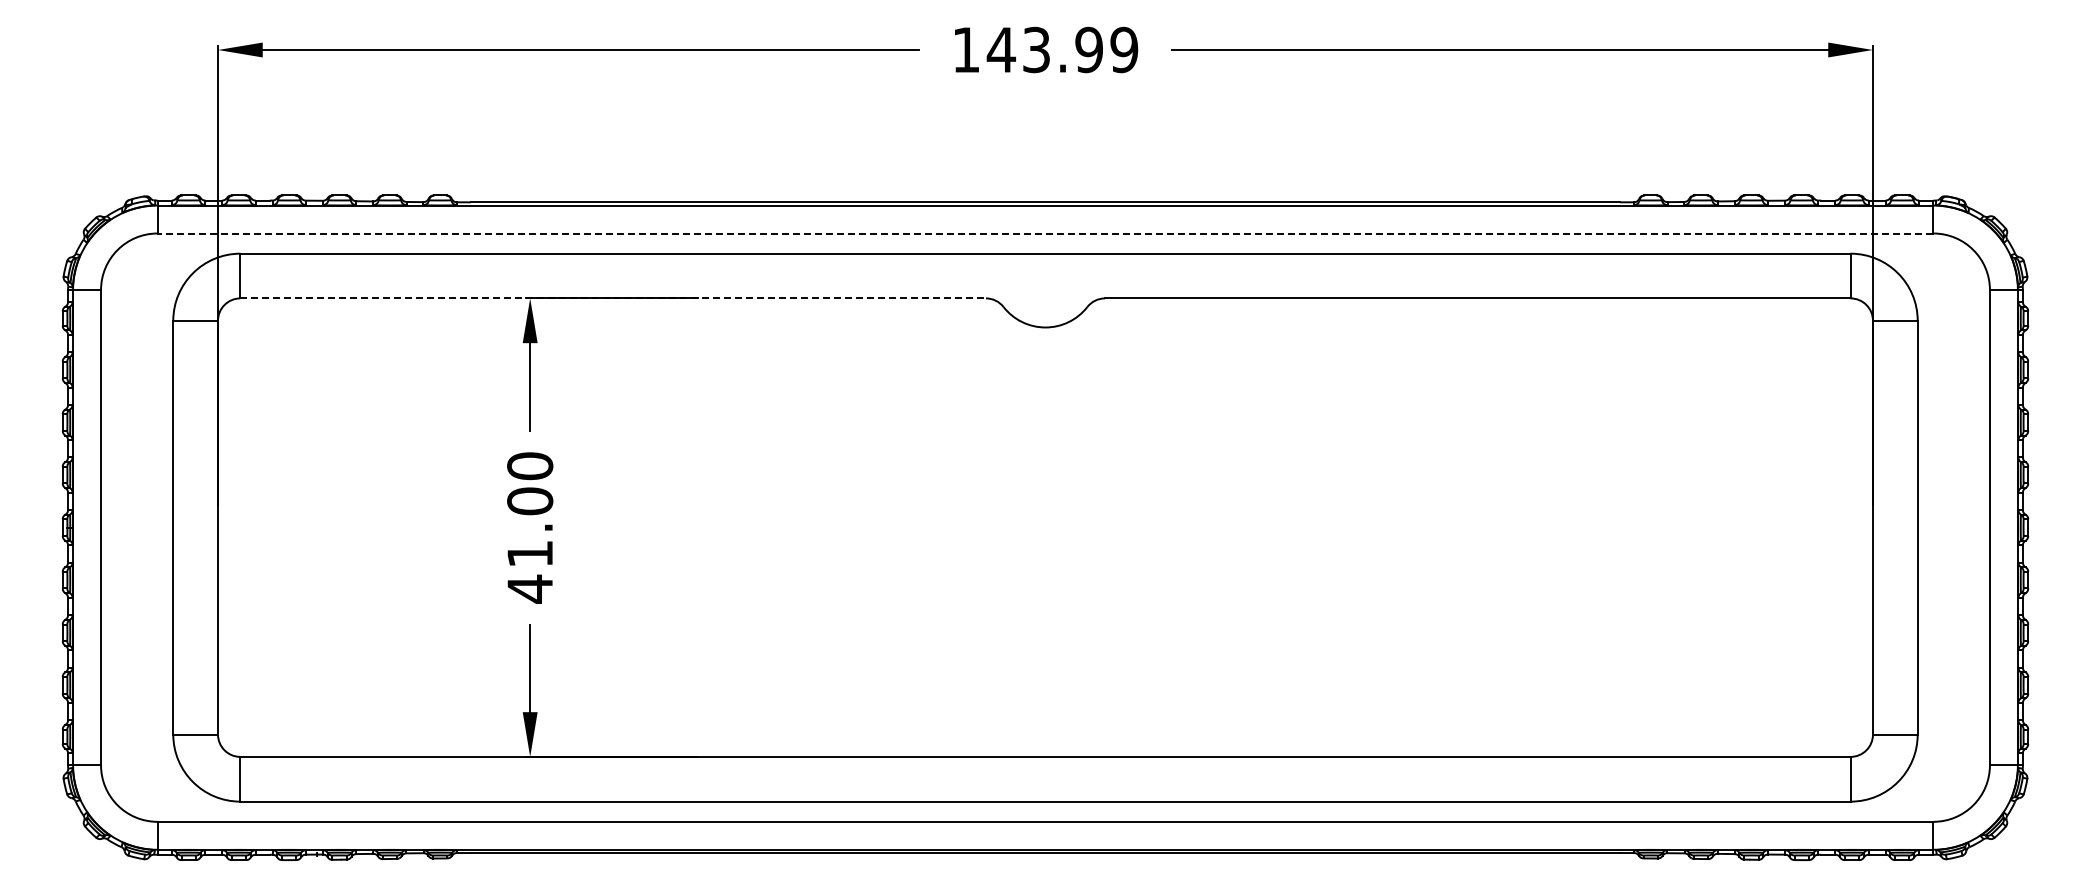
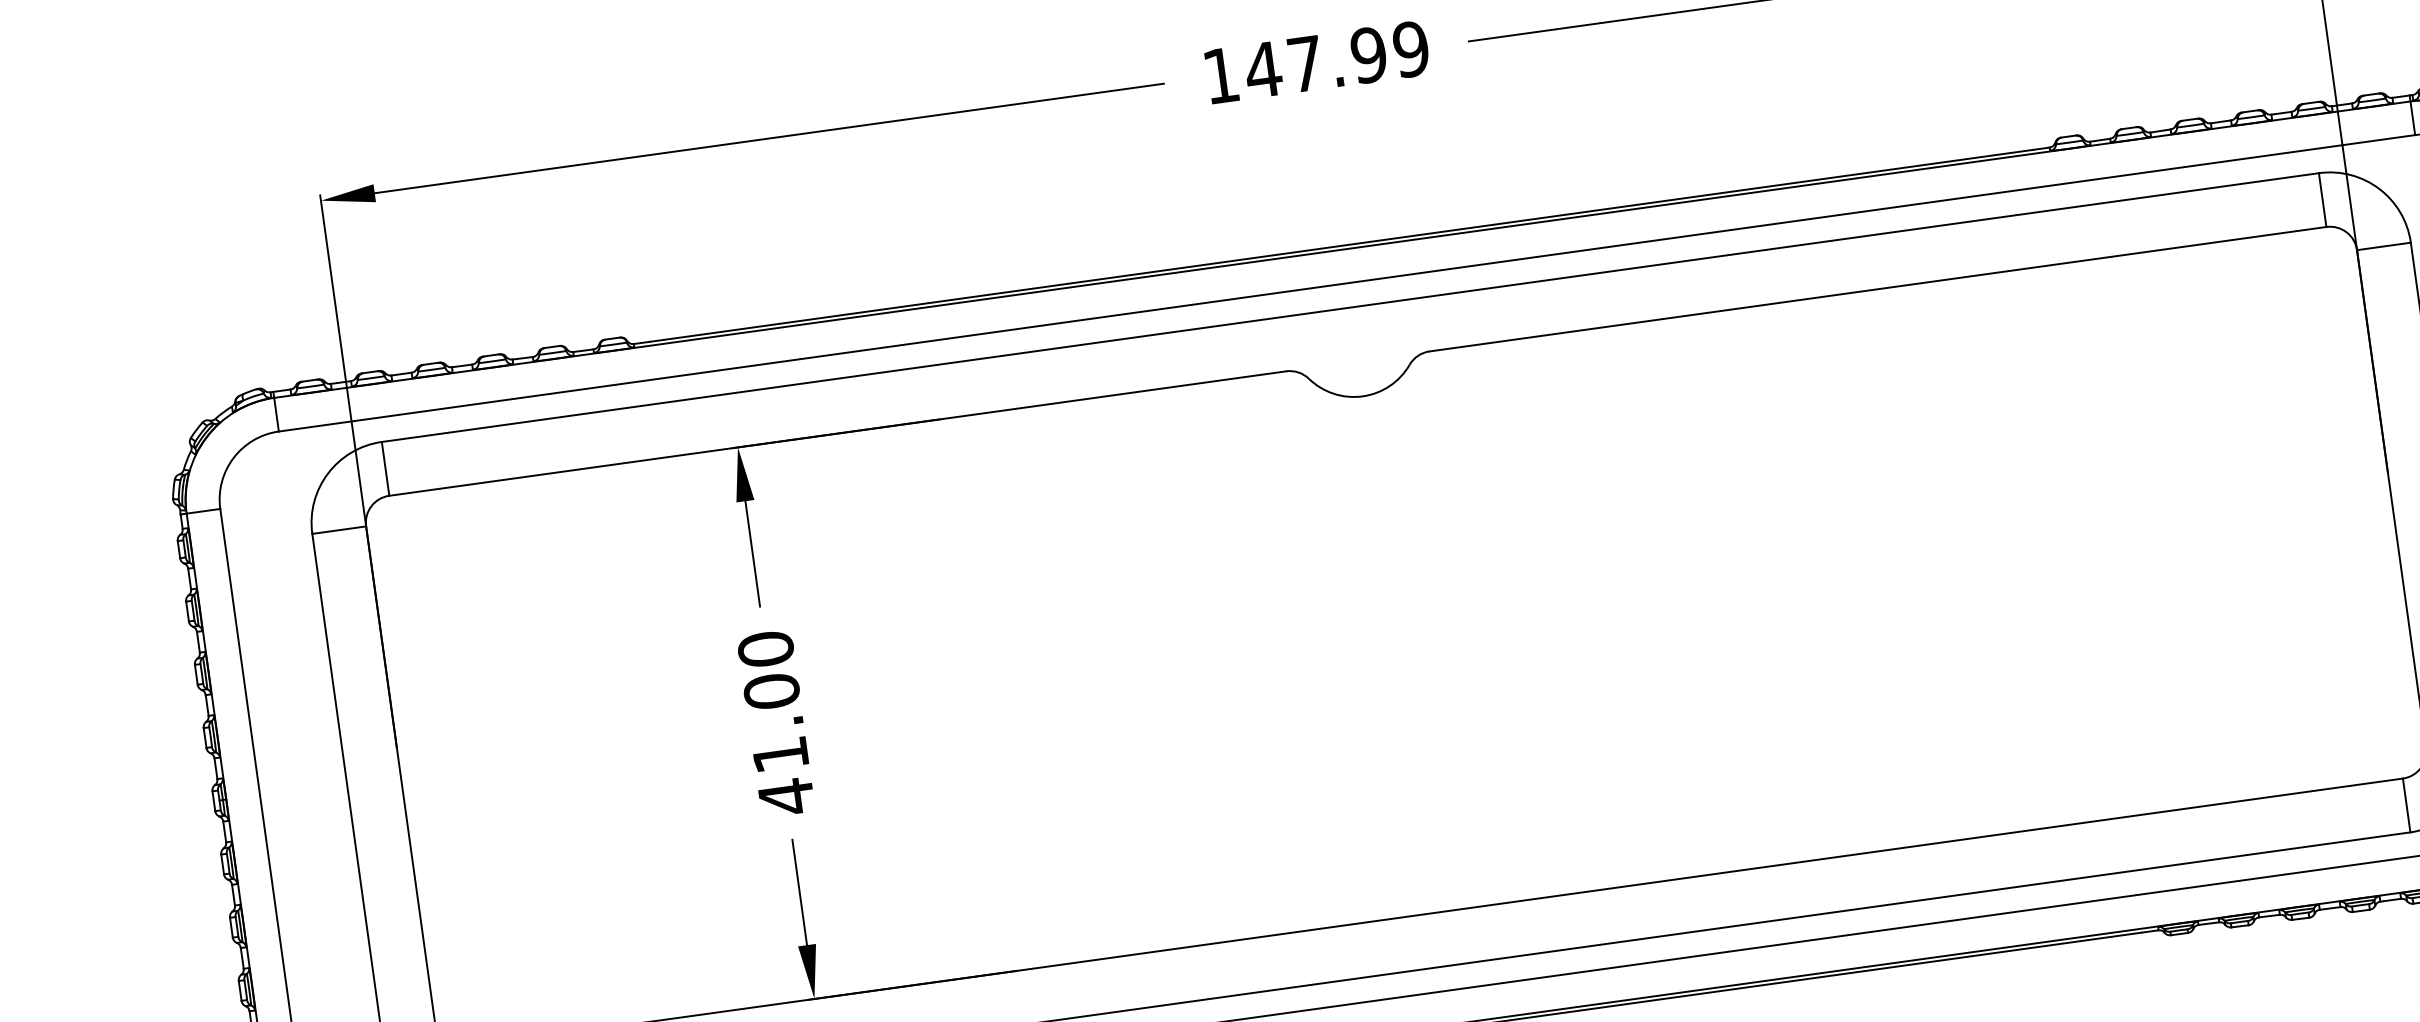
text: (1036, 49) -> (1305, 63), 143.99 -> 147.99
line: (1045, 233) -> (1347, 283), dashed -> solid
line: (613, 298) -> (838, 433), dashed -> solid

